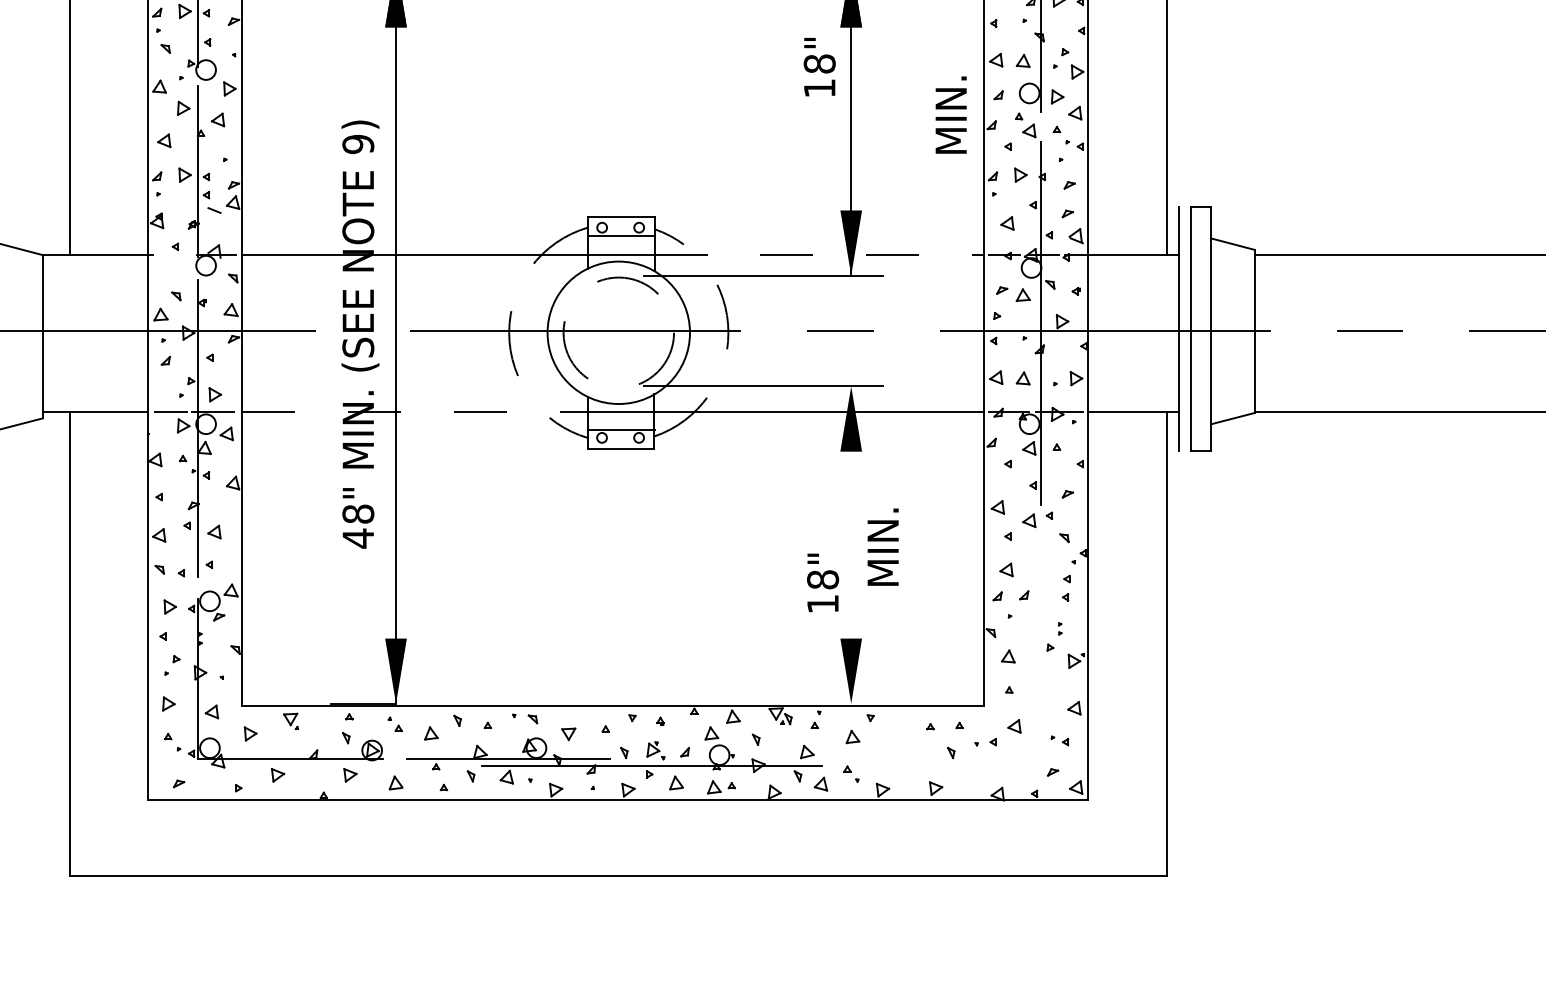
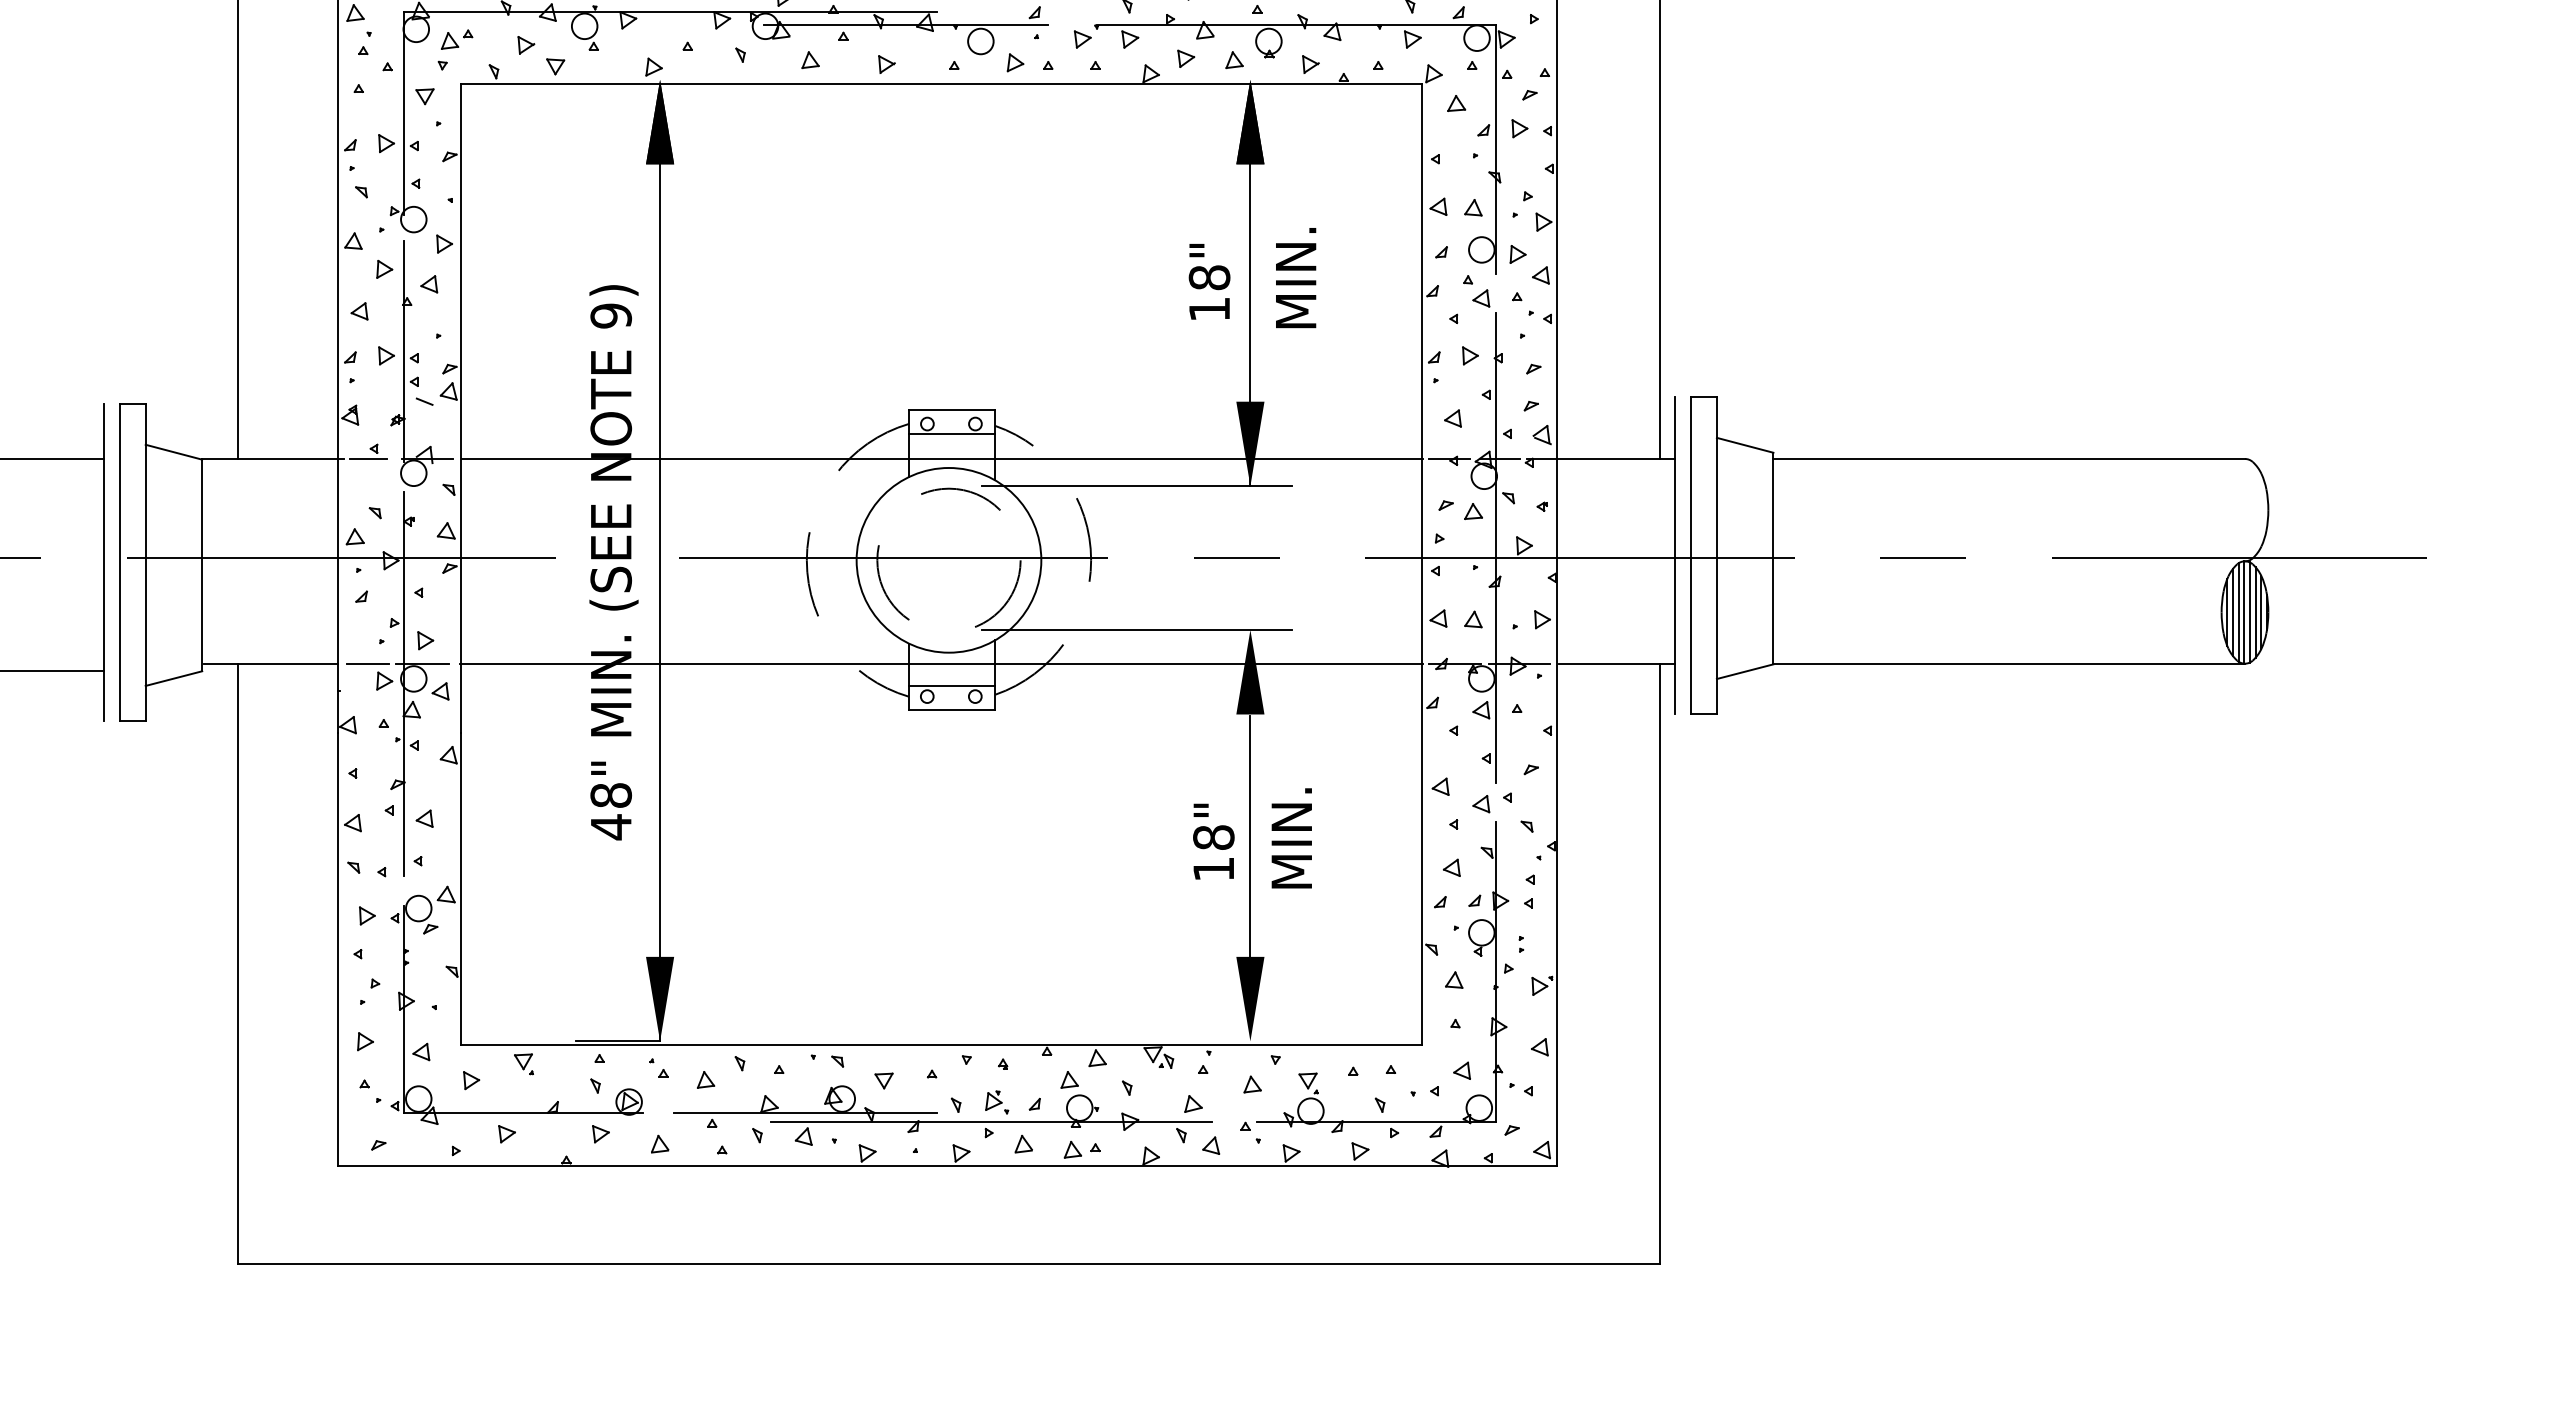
text: (819, 66) -> (1209, 281), moved
text: (951, 115) -> (1296, 278), moved
line: (171, 254) -> (368, 458), added
line: (819, 254) -> (1209, 458), dashed -> solid
line: (415, 412) -> (685, 663), dashed -> solid
line: (851, 544) -> (1250, 835), added
text: (822, 582) -> (1213, 841), moved
part: (1023, 634) -> (1473, 951), added

